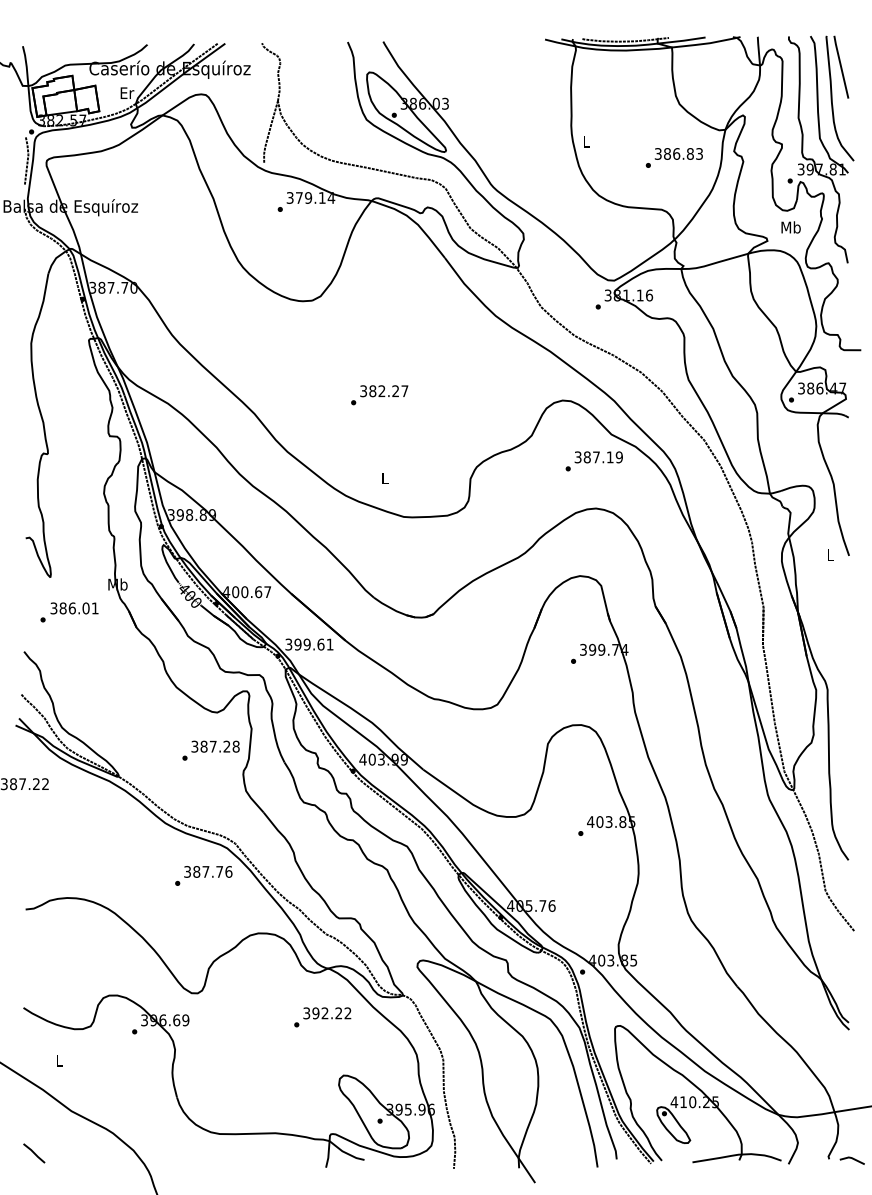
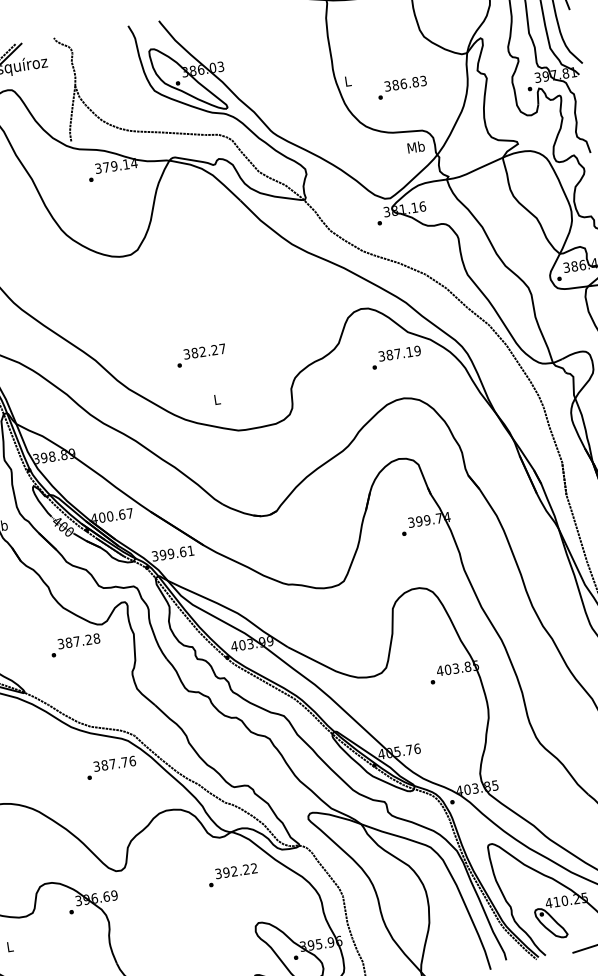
text: (673, 157) -> (401, 87), moved
text: (790, 227) -> (415, 147), moved
text: (379, 395) -> (201, 355), moved
text: (210, 750) -> (75, 645), moved

